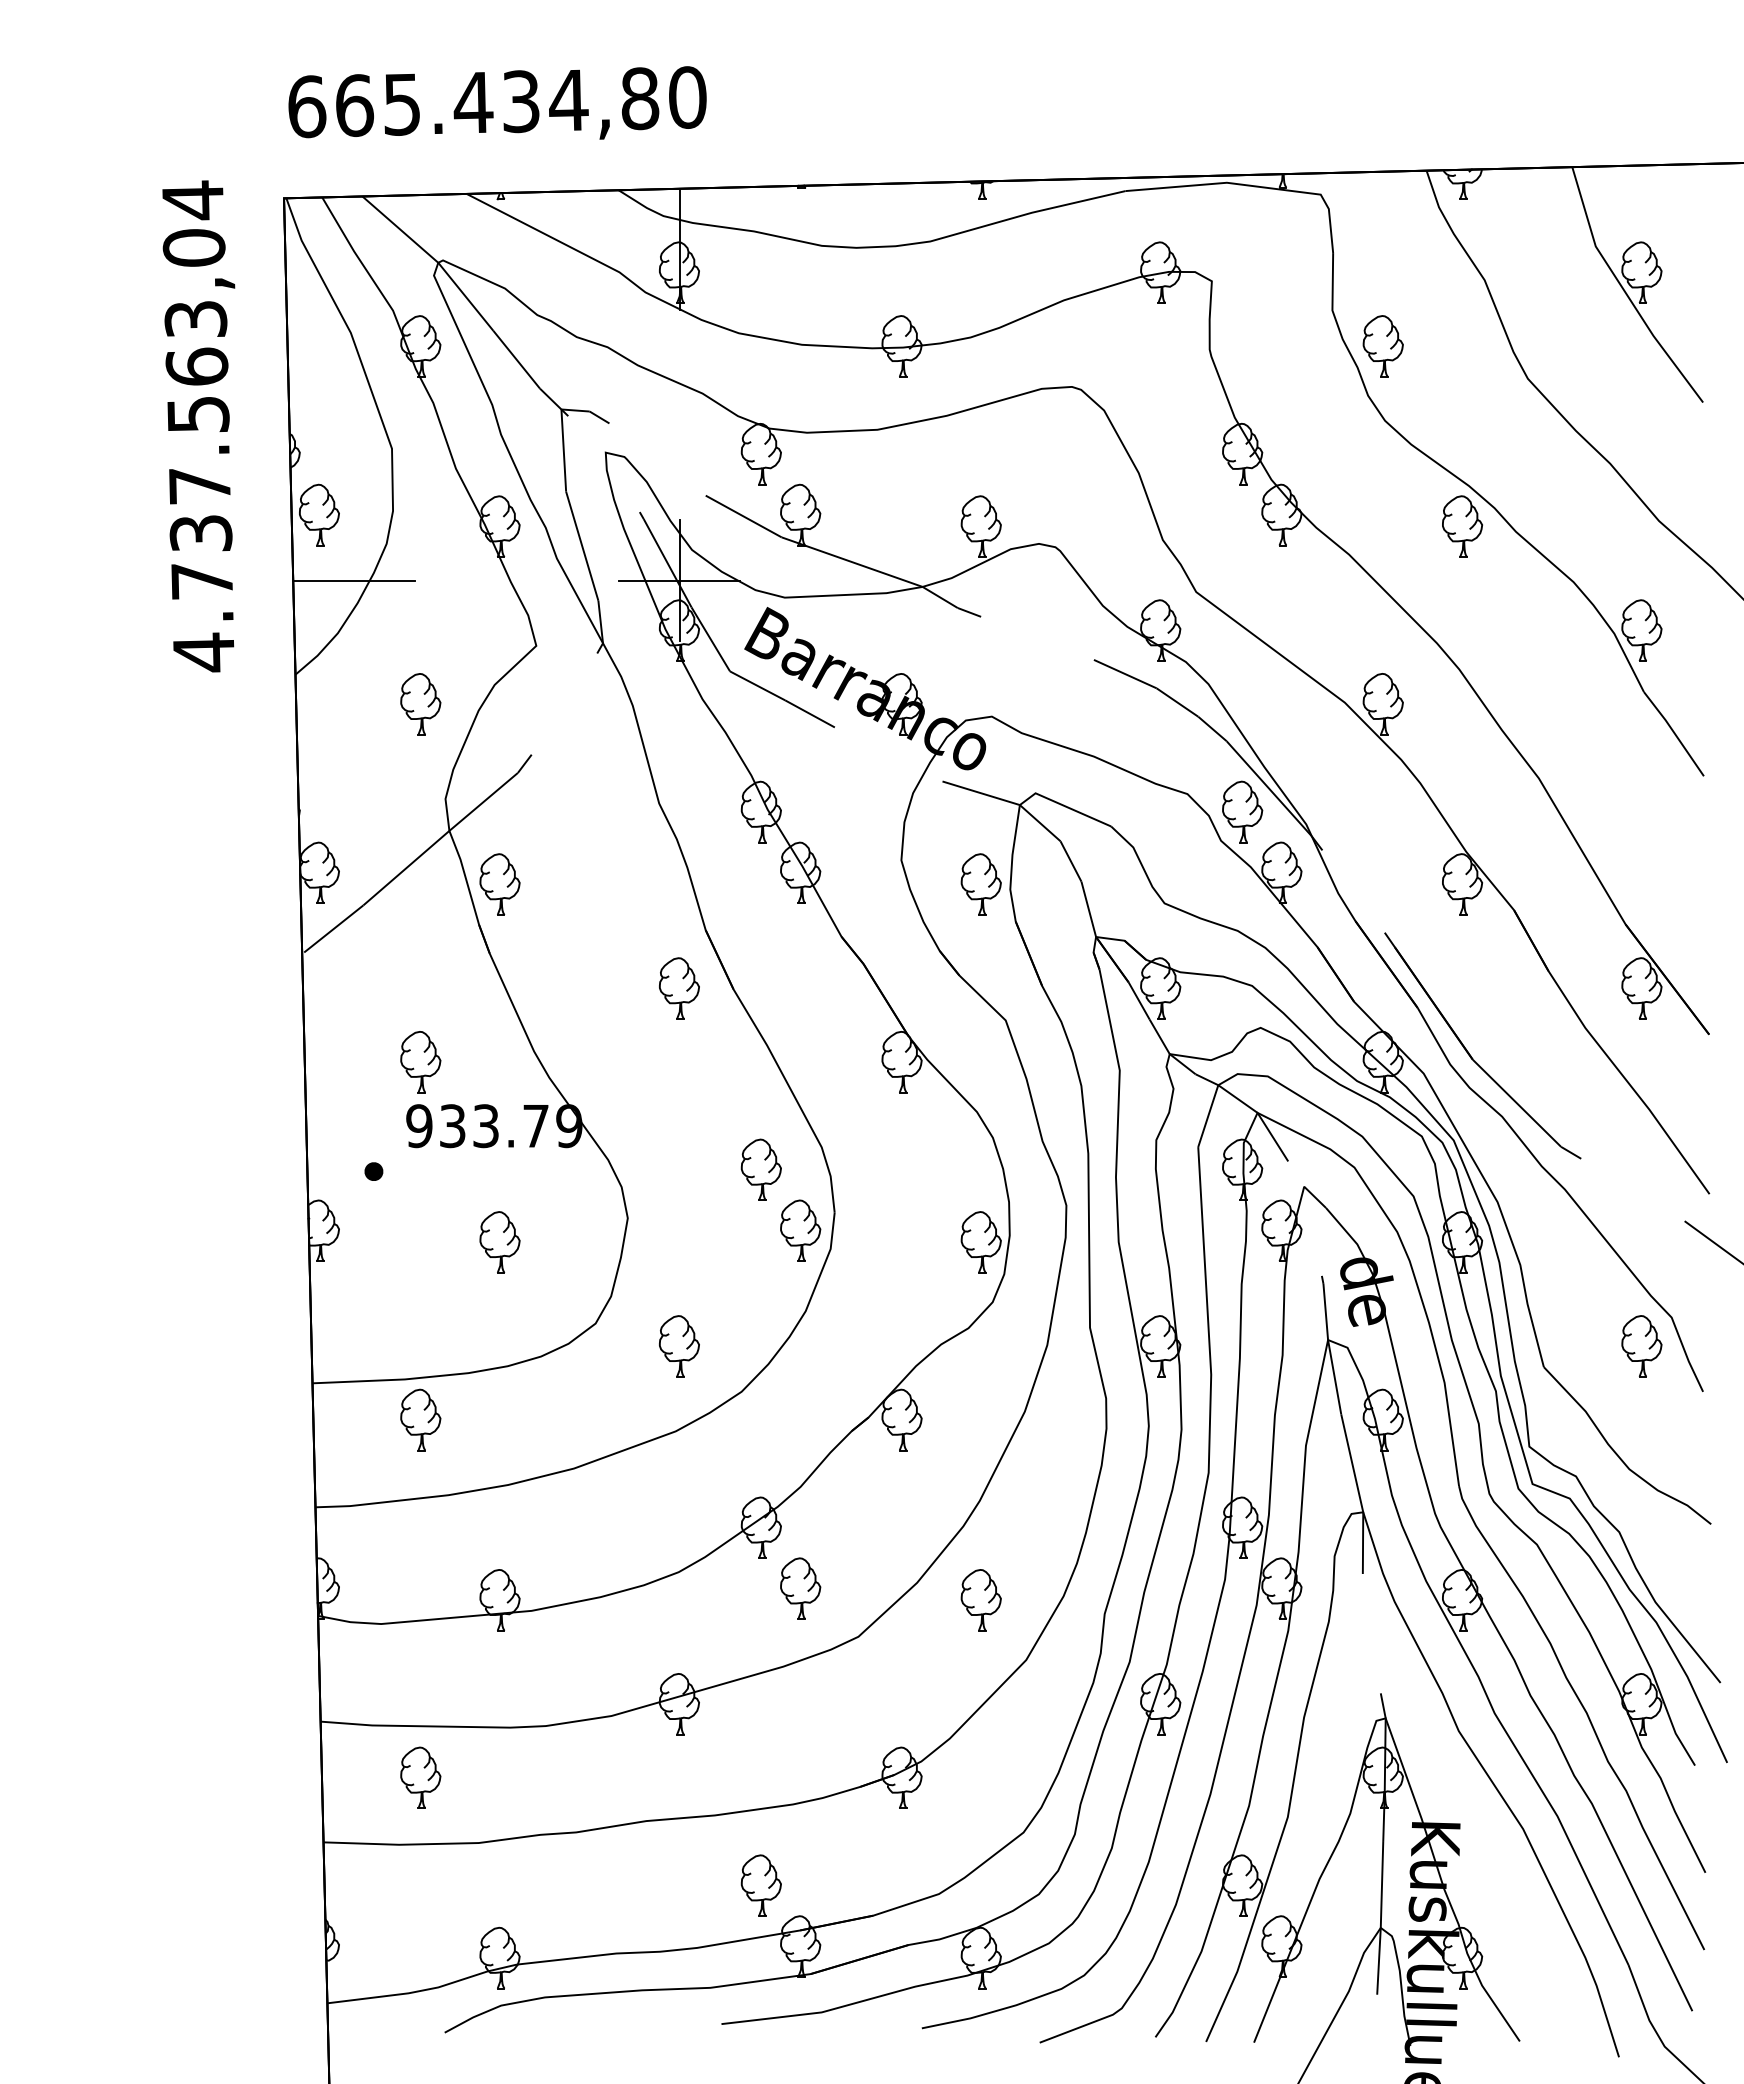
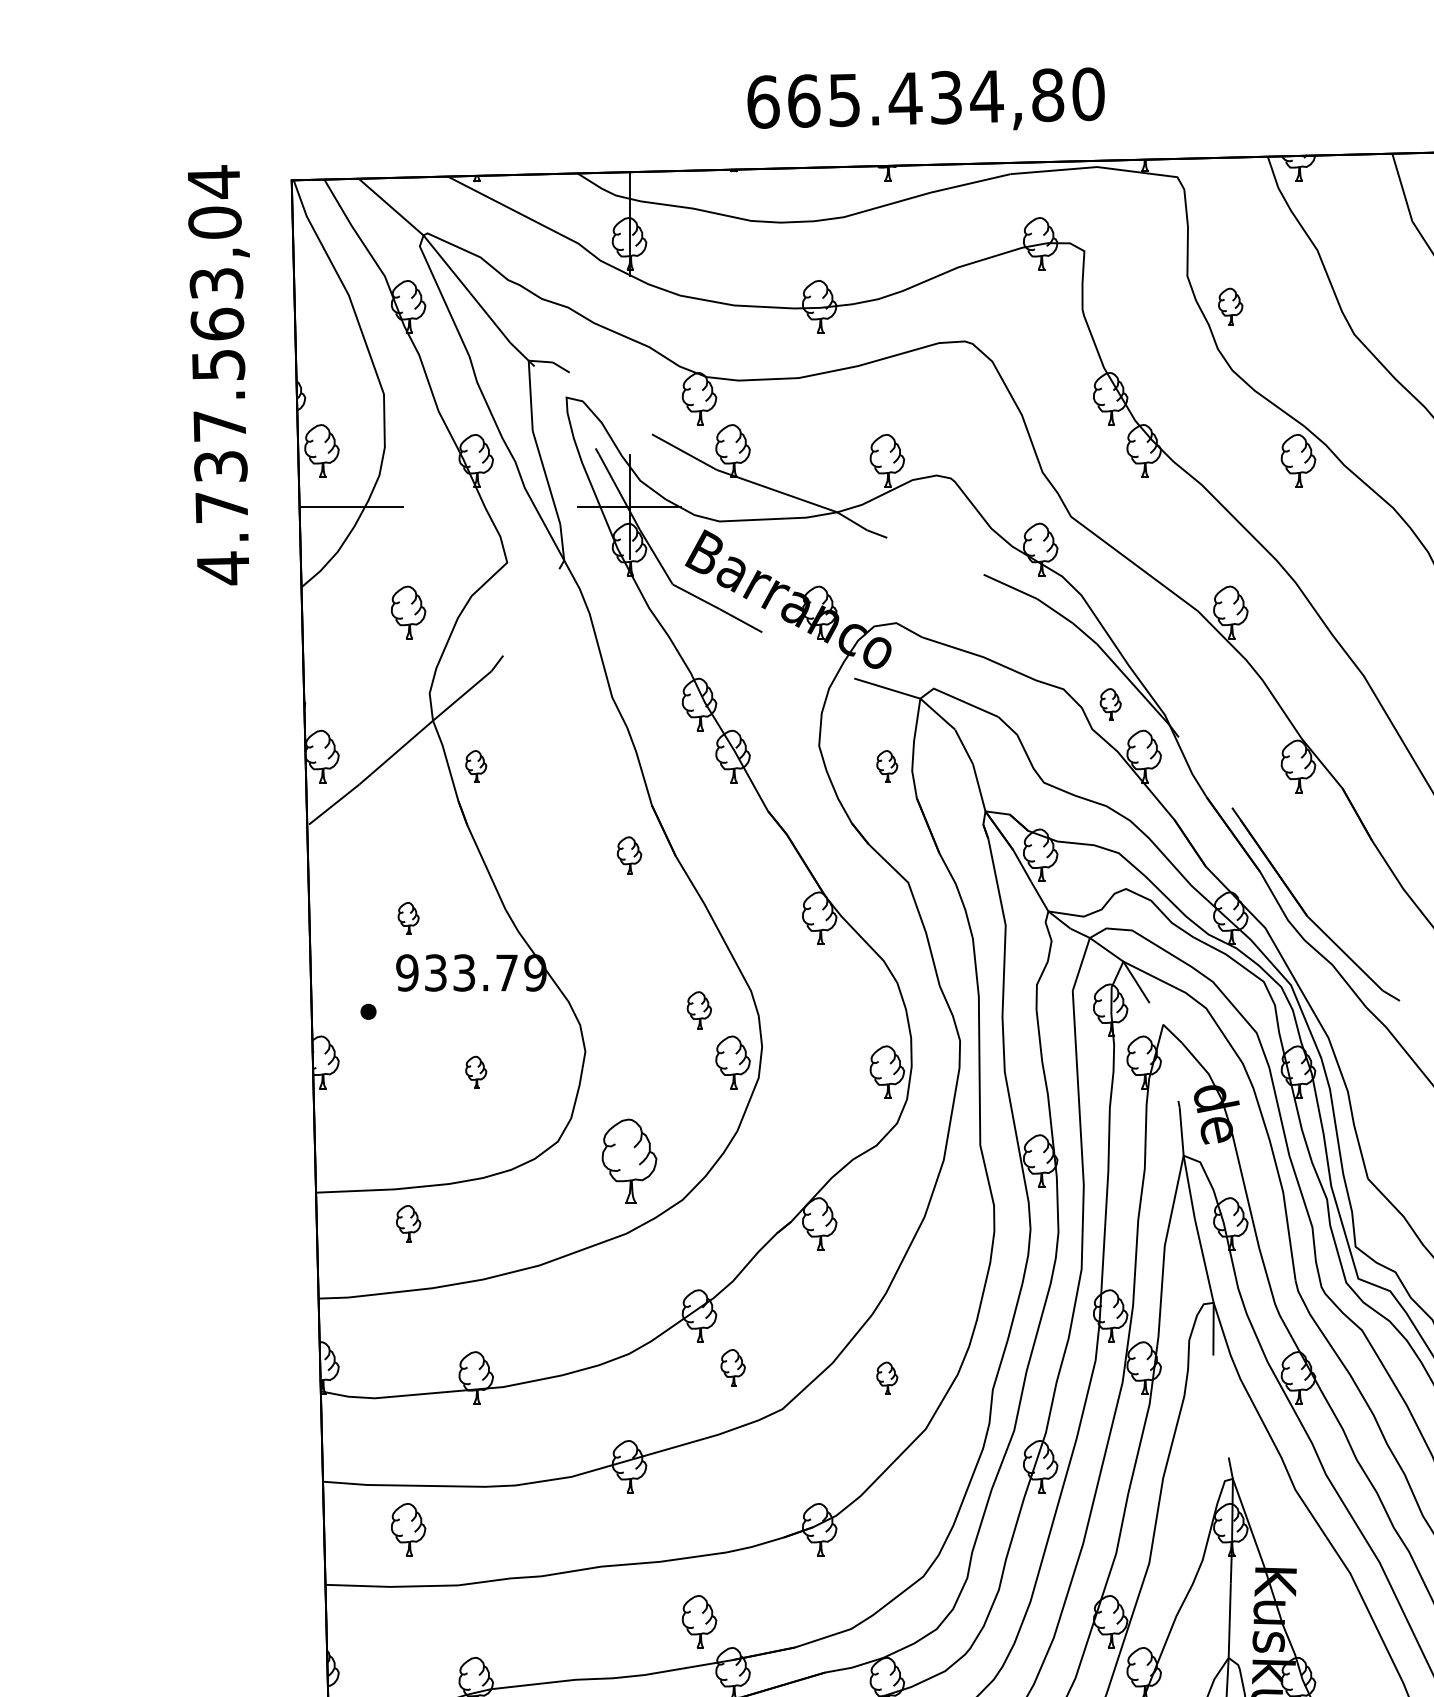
text: (497, 102) -> (926, 98), moved
part: (1382, 346) -> (1230, 306), size x0.7
part: (1242, 811) -> (1110, 704), size x0.6
part: (499, 884) -> (475, 766), size x0.6
part: (980, 884) -> (886, 766), size x0.6
part: (679, 988) -> (629, 855), size x0.7
part: (420, 1062) -> (408, 918), size x0.6
part: (760, 1169) -> (698, 1010), size x0.7
part: (499, 1242) -> (475, 1072), size x0.6
part: (679, 1346) -> (629, 1161), size x1.6
part: (420, 1419) -> (408, 1223), size x0.7
part: (800, 1588) -> (732, 1367), size x0.7
part: (980, 1600) -> (886, 1378), size x0.6

